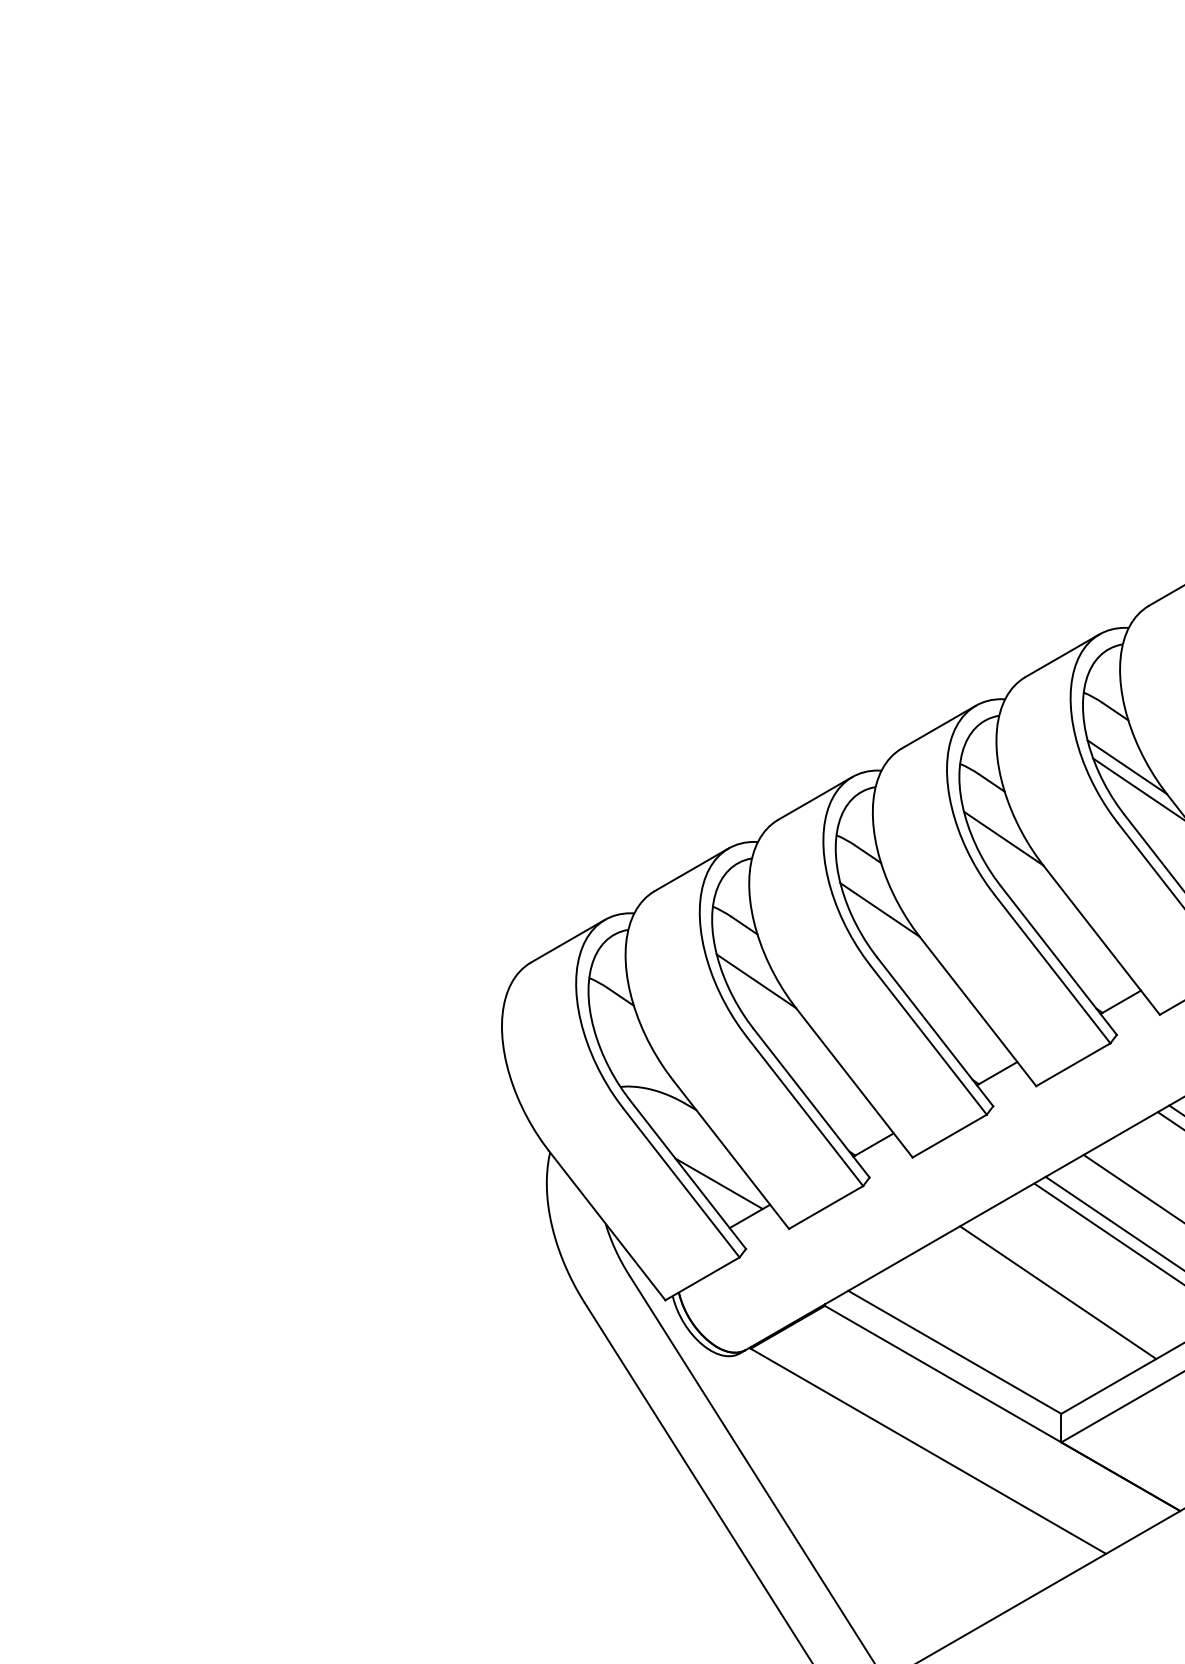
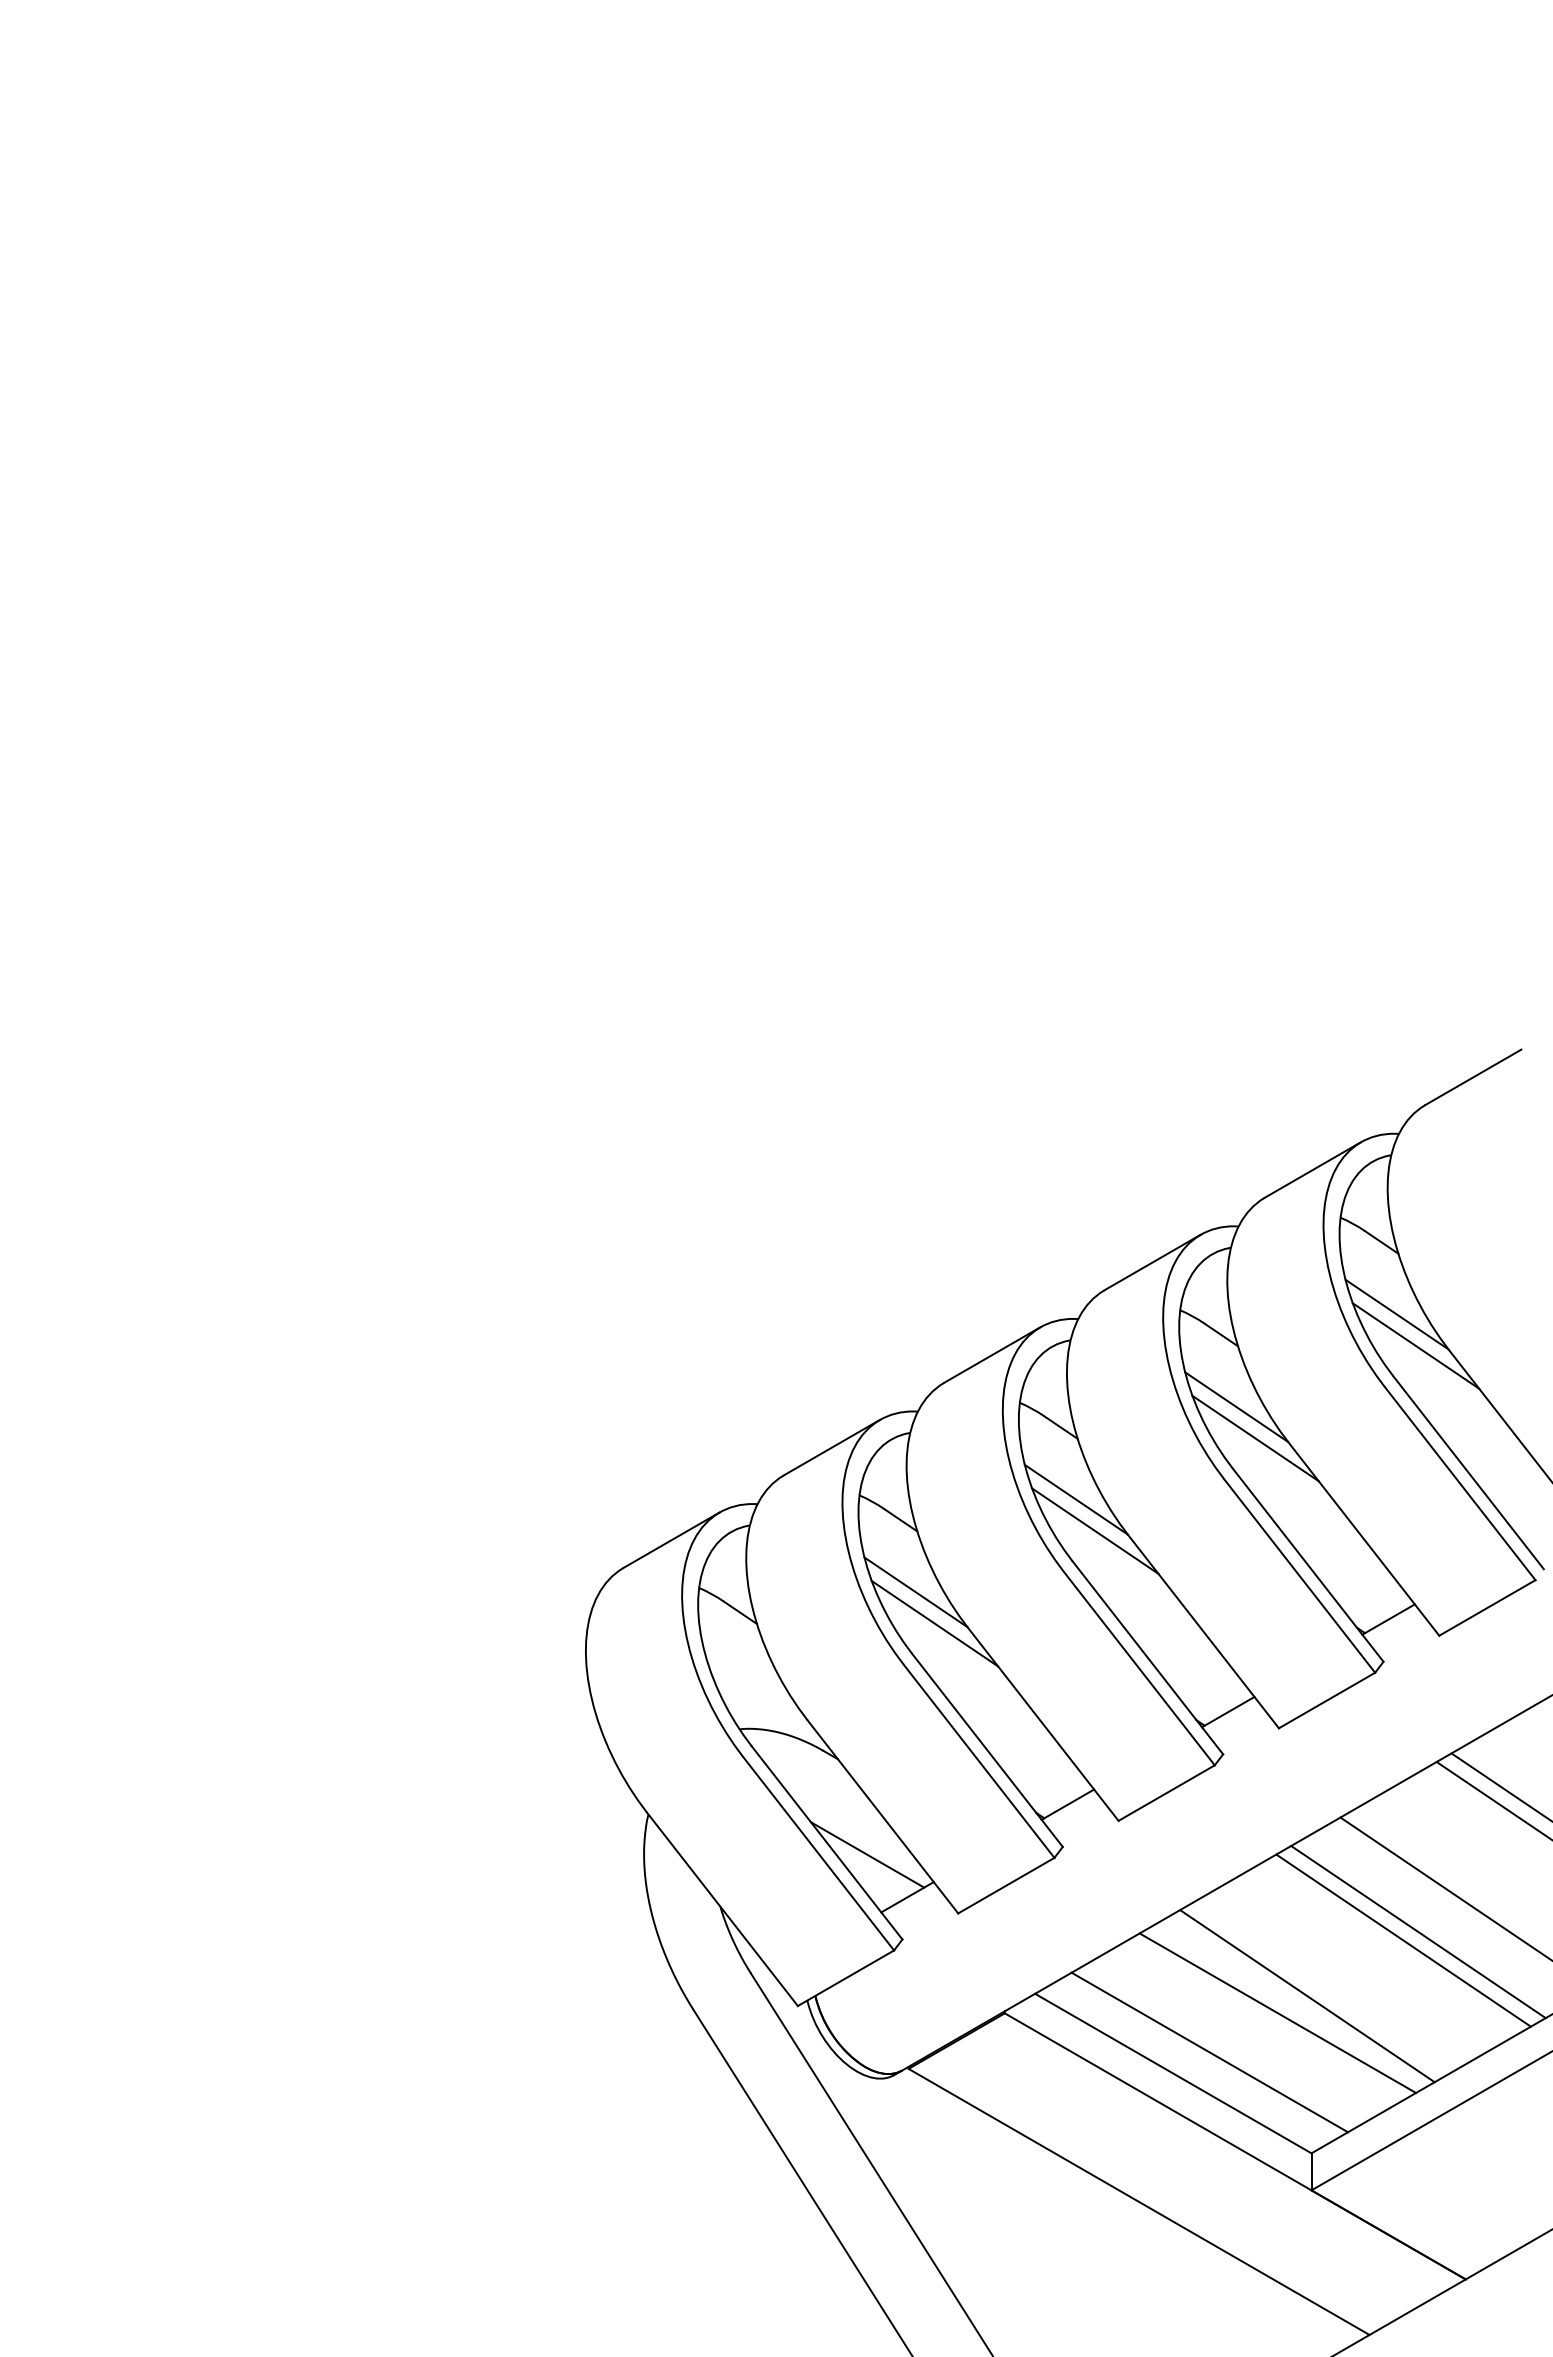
line: (1018, 862) -> (1255, 1438), added
line: (894, 933) -> (1095, 1530), added
line: (770, 1005) -> (934, 1623), added
line: (1035, 1305) -> (1277, 2012), added
line: (982, 1336) -> (1209, 2052), added

